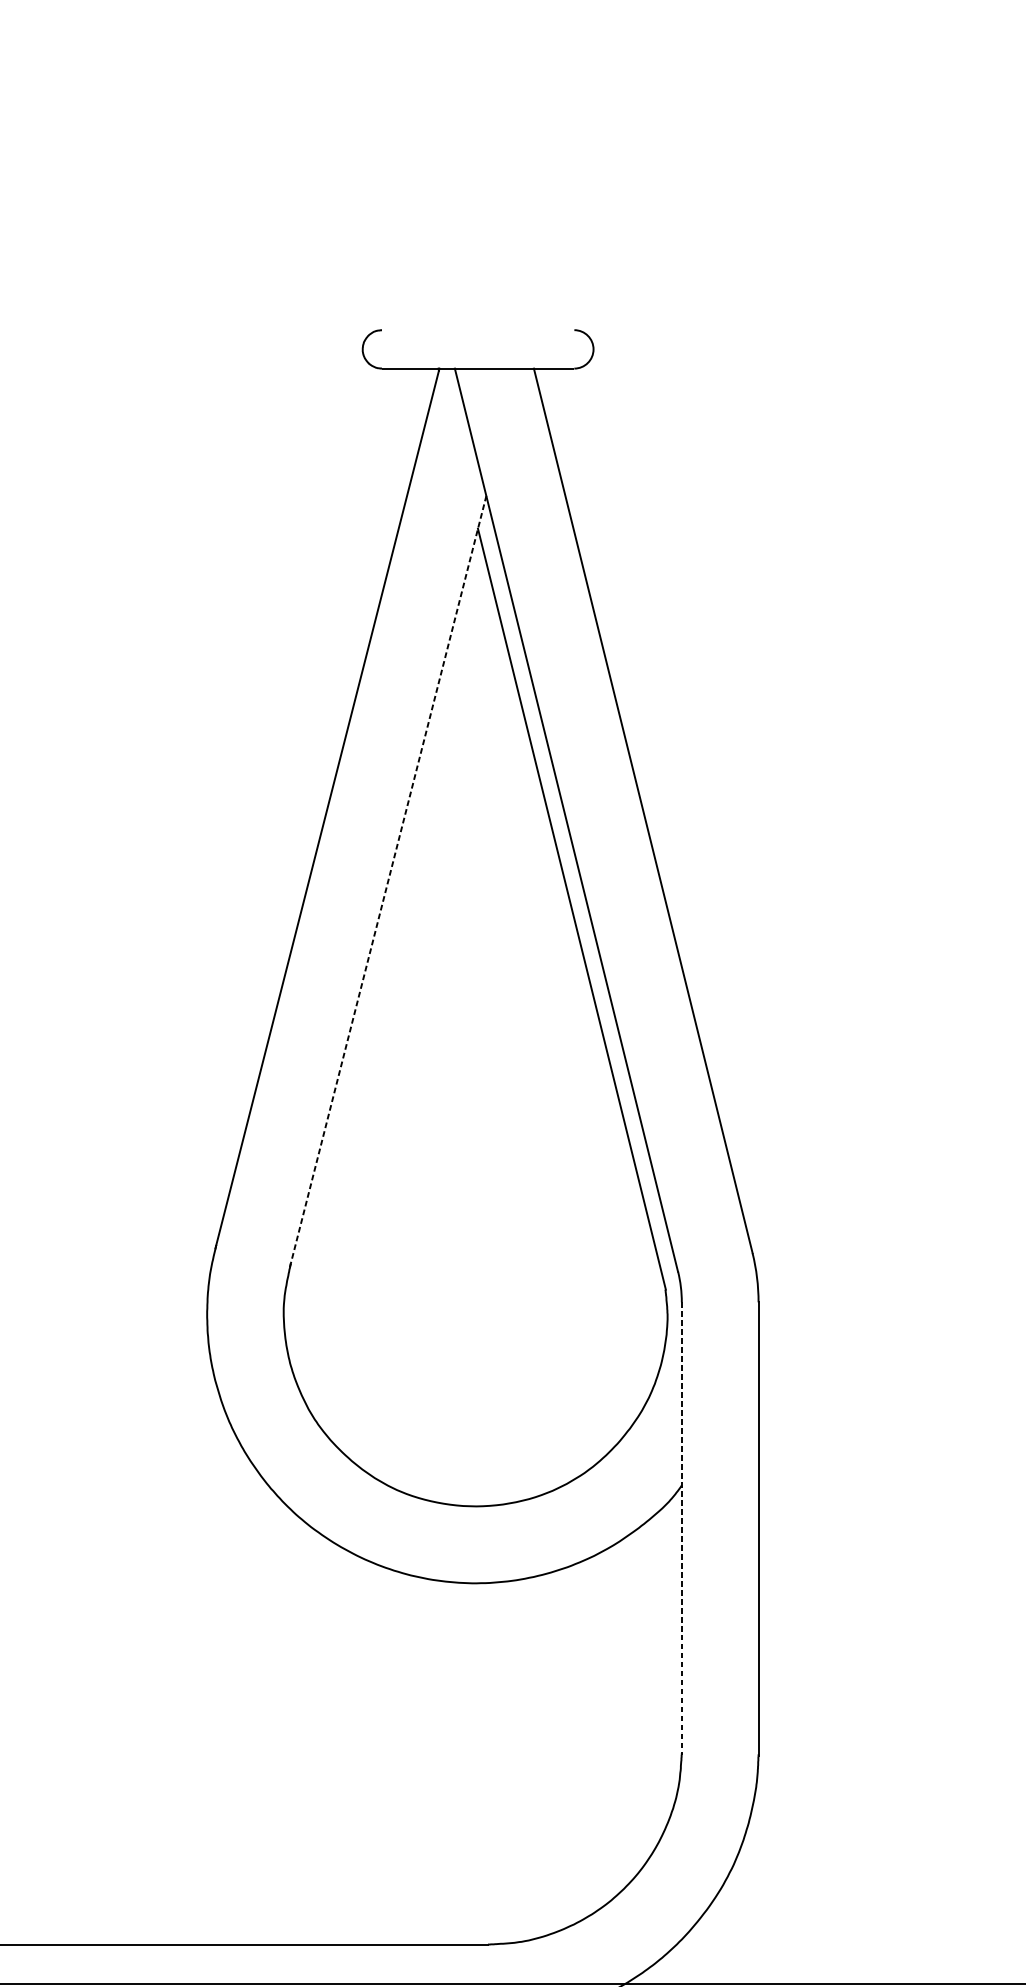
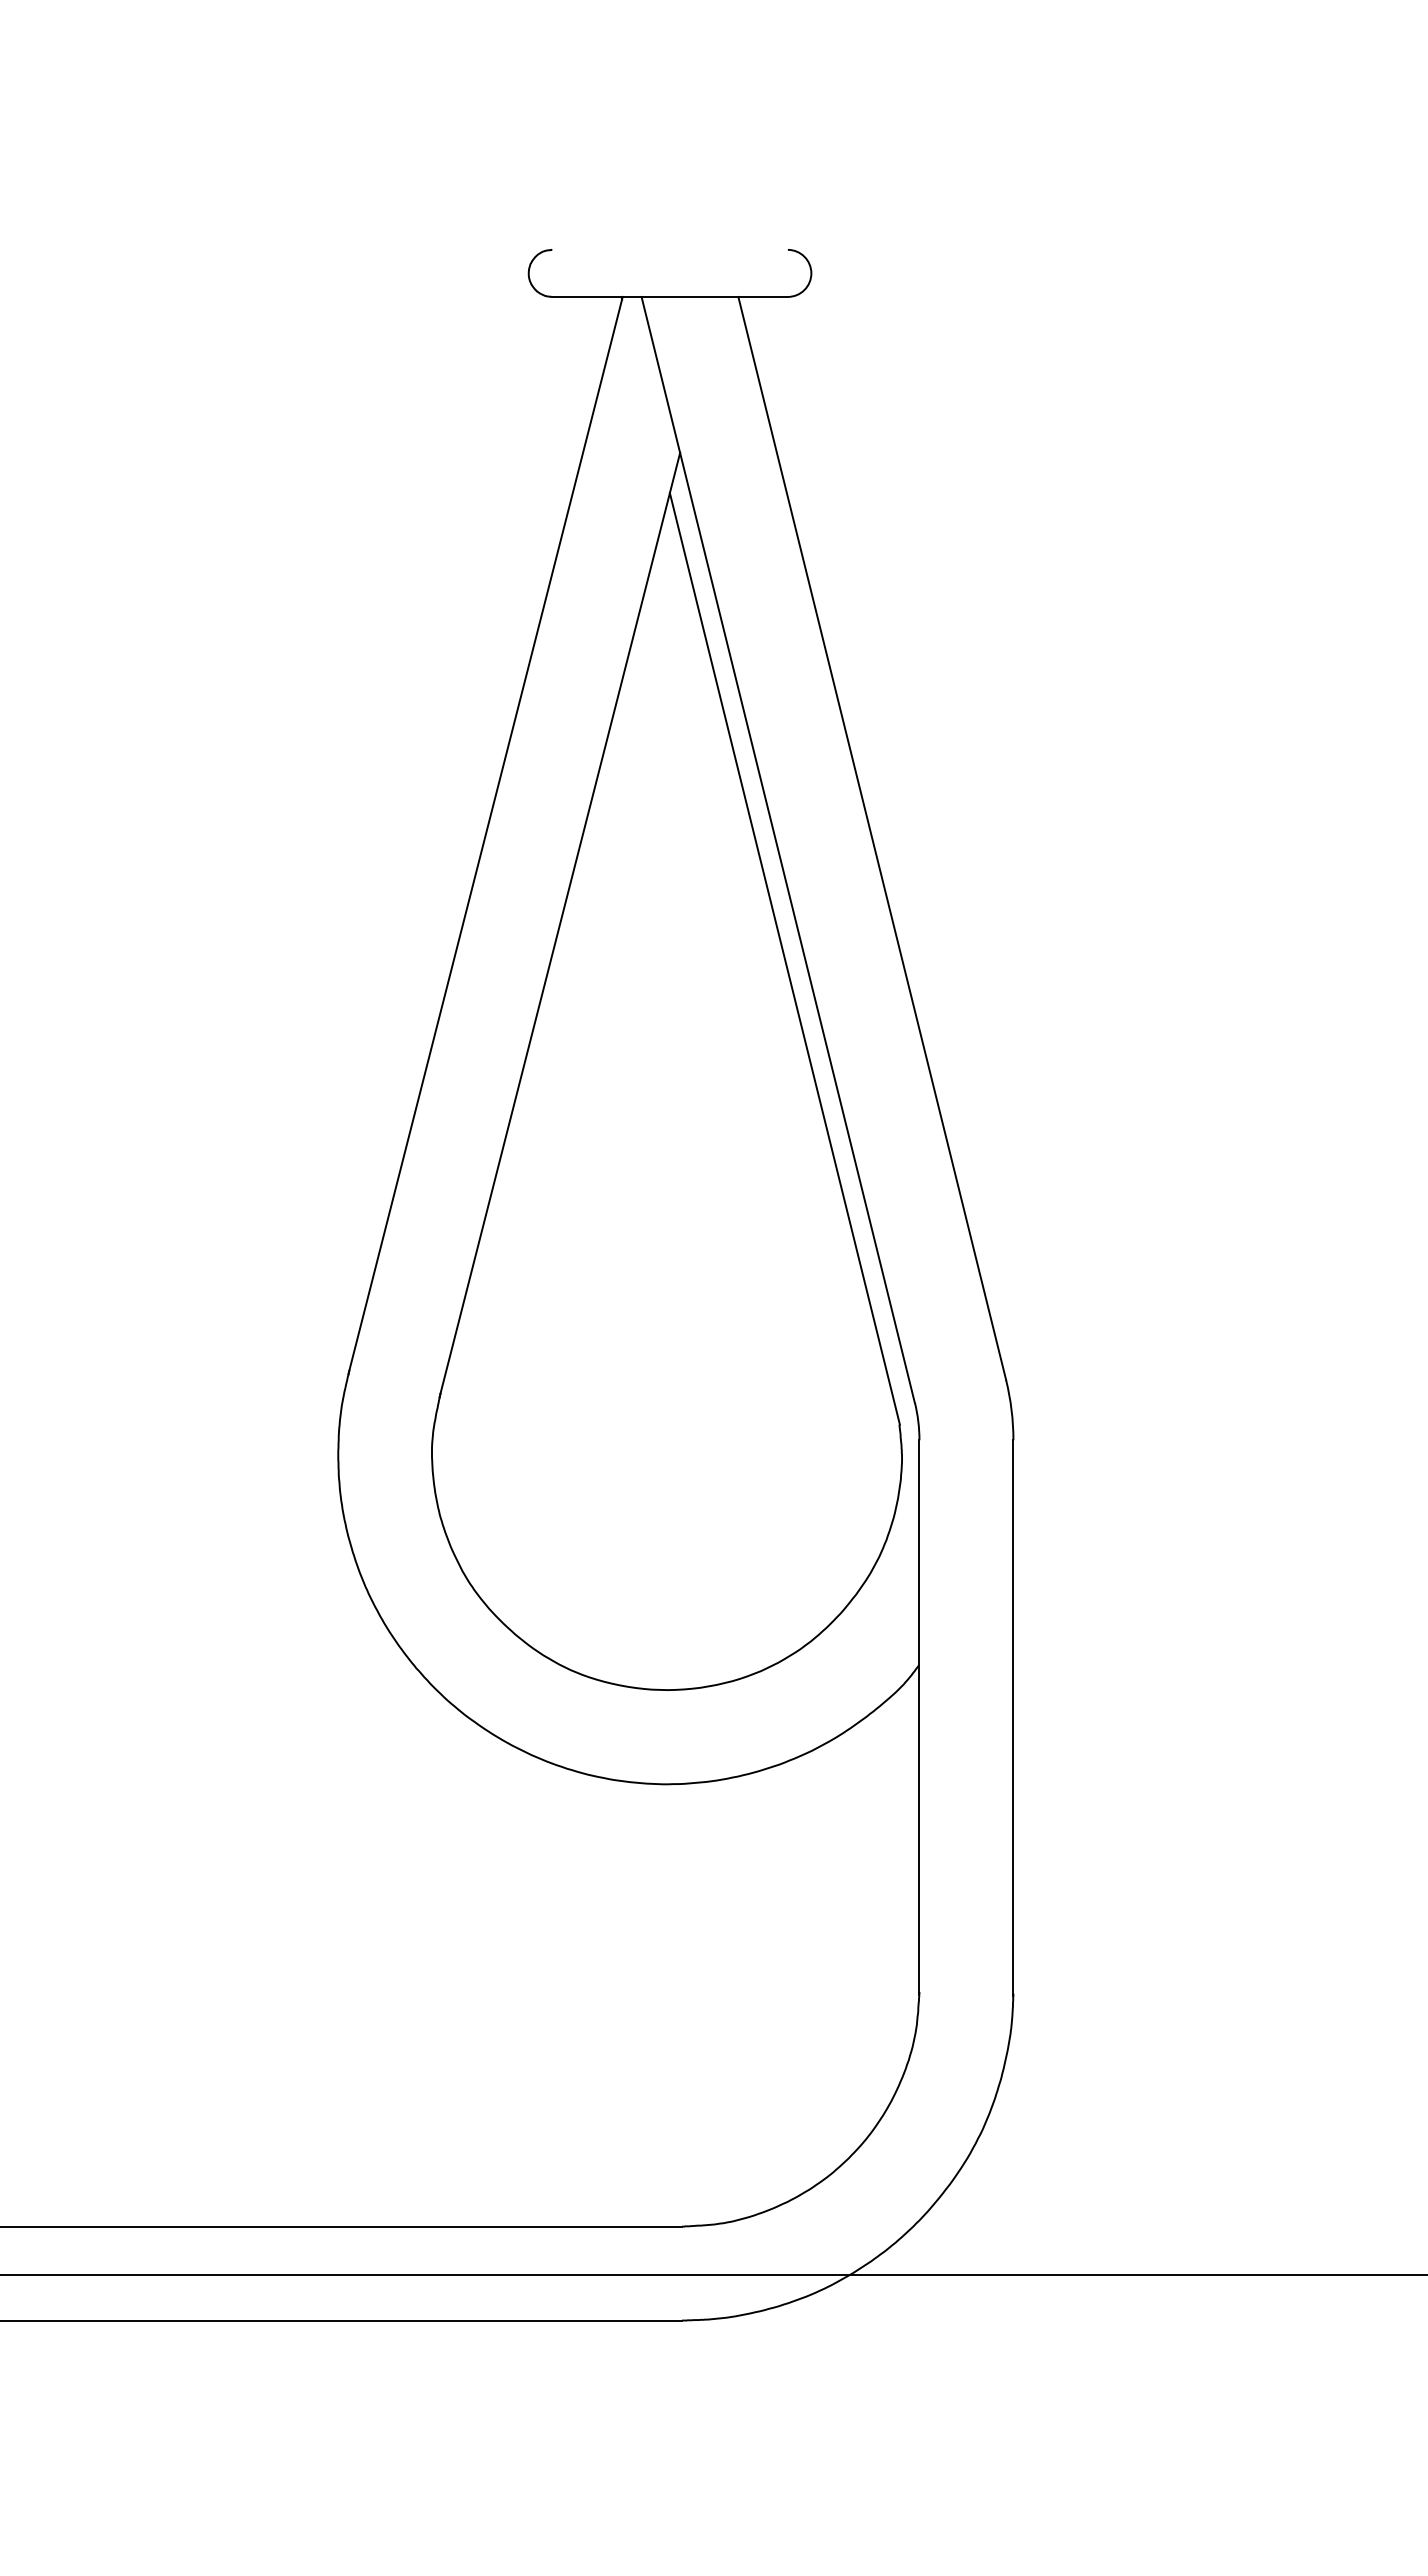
line: (387, 881) -> (559, 924), dashed -> solid
line: (681, 1529) -> (919, 1718), dashed -> solid

